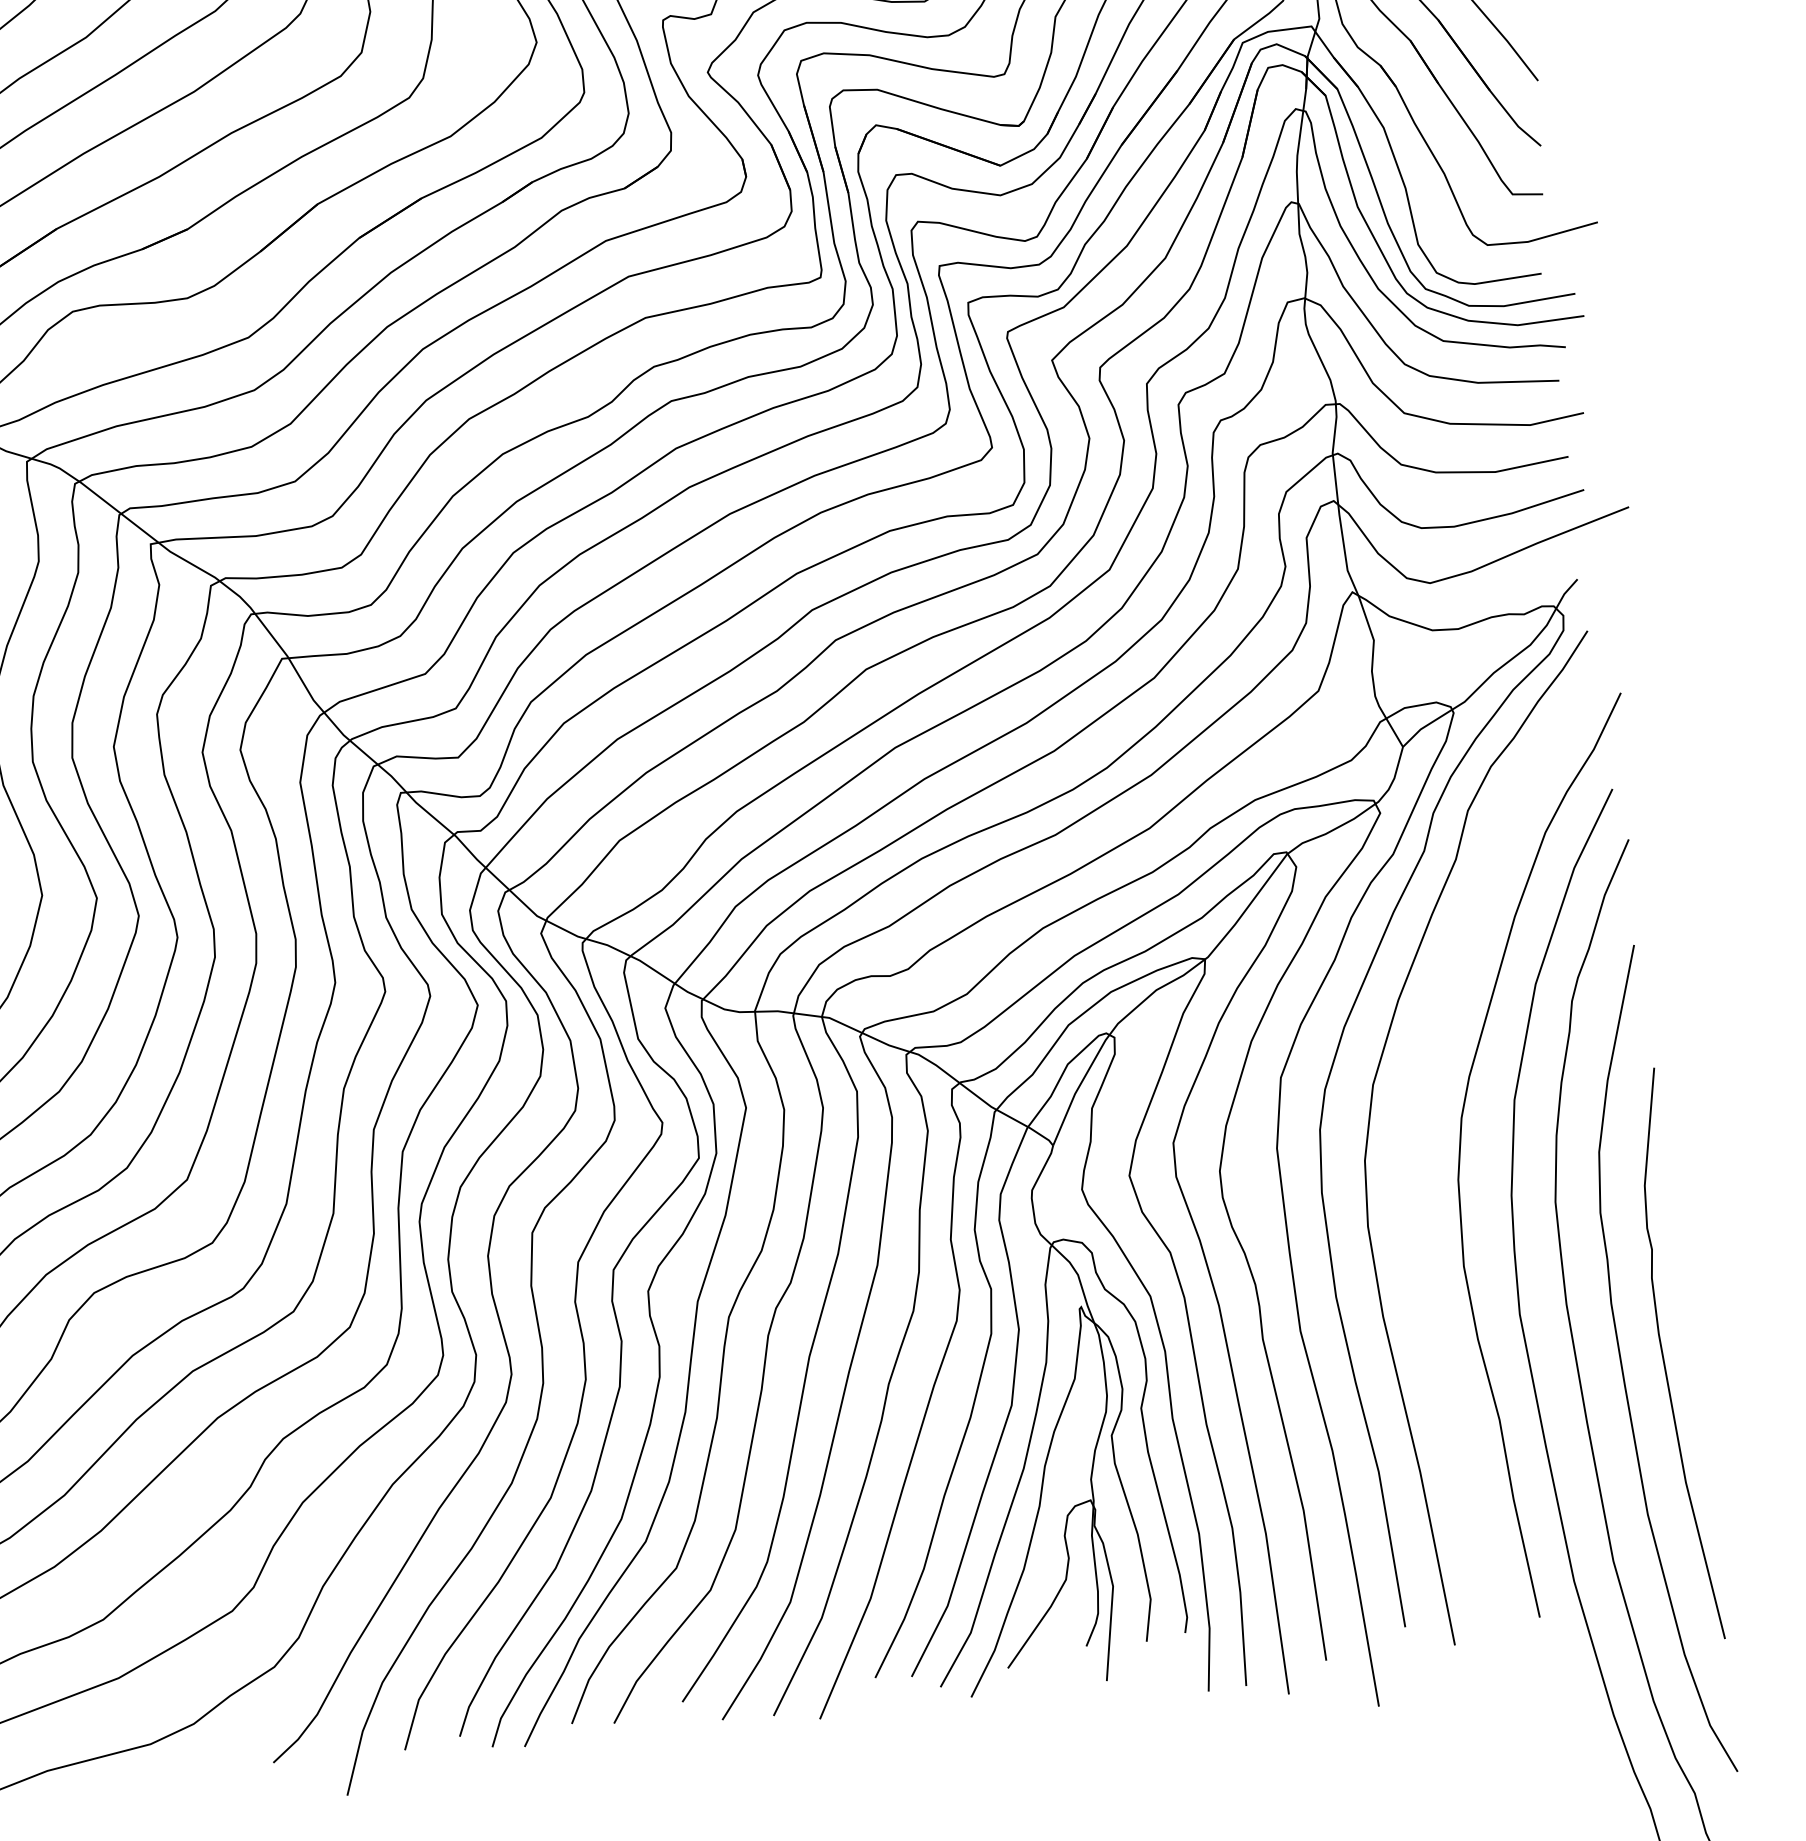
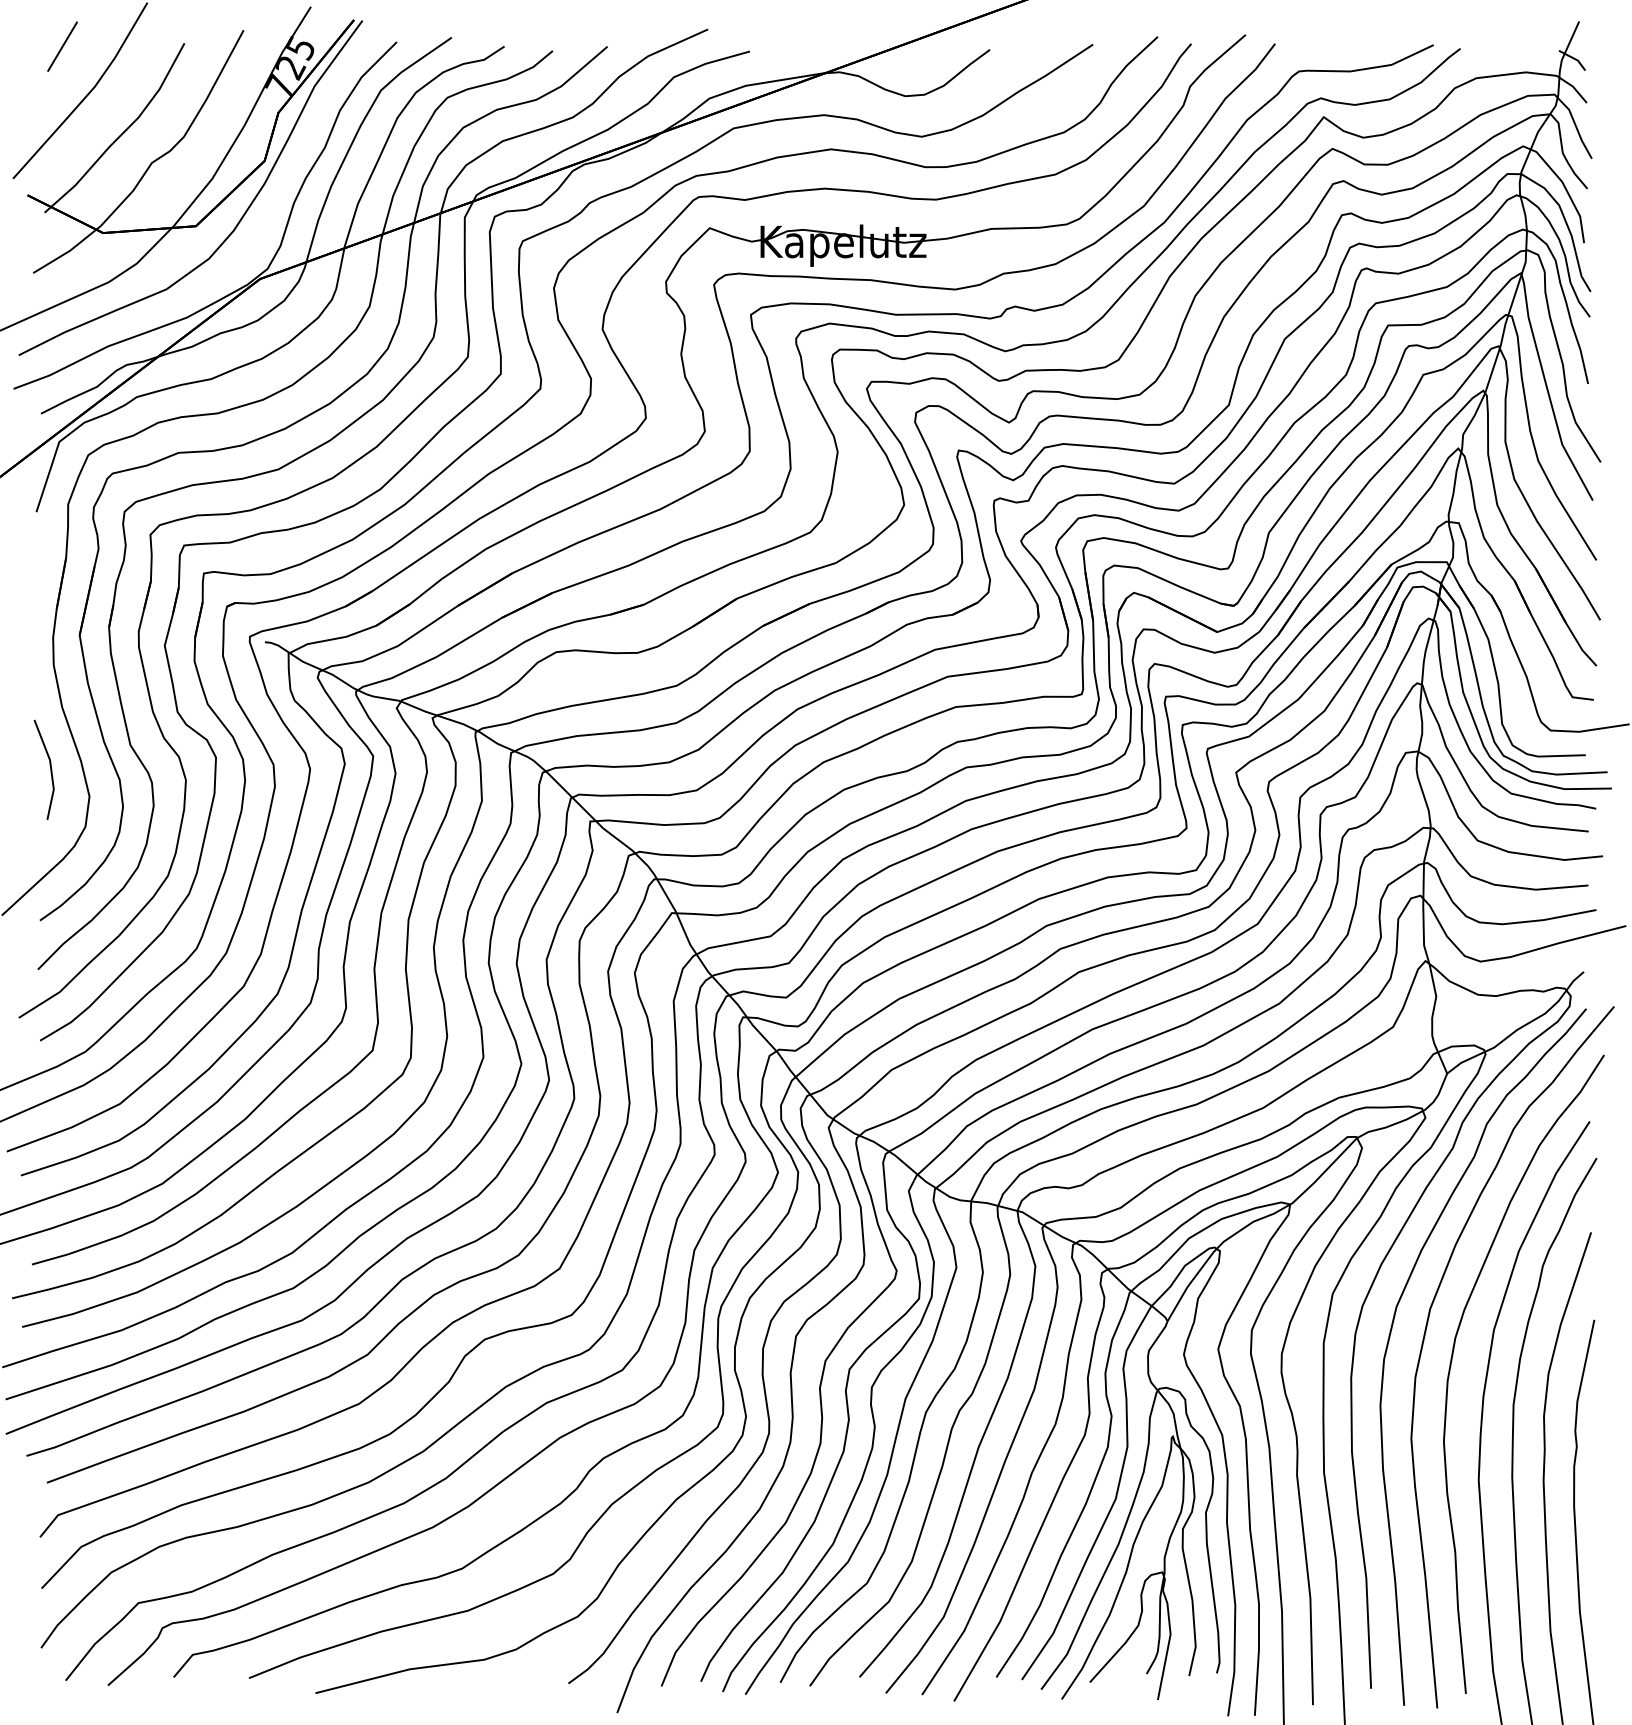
curve: (1418, 1128) -> (1424, 1341), added

